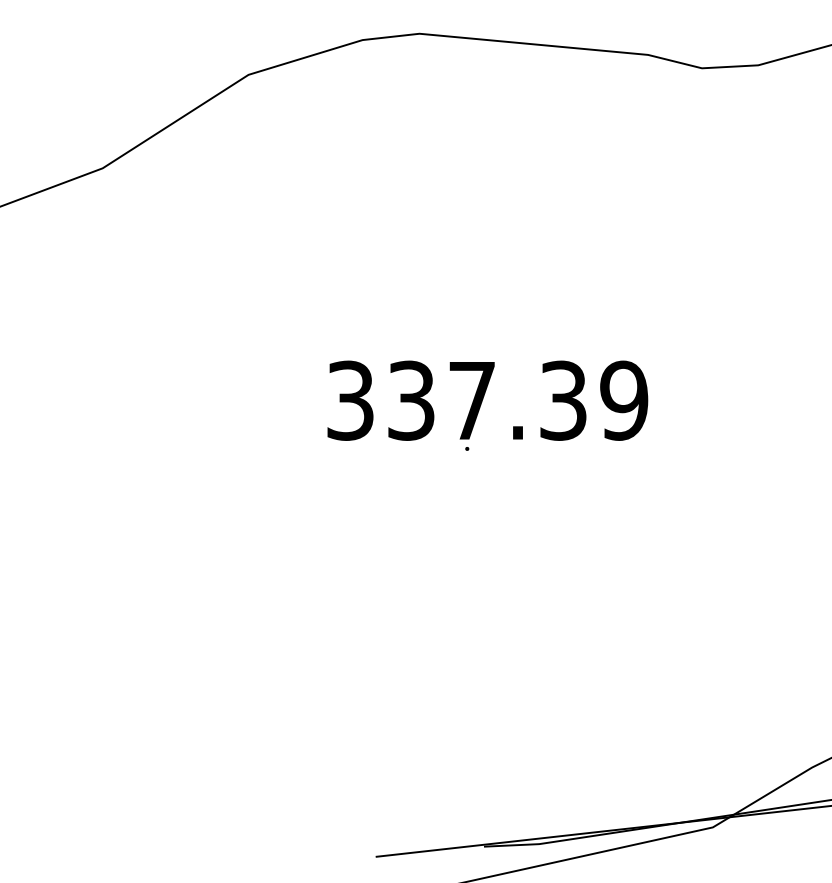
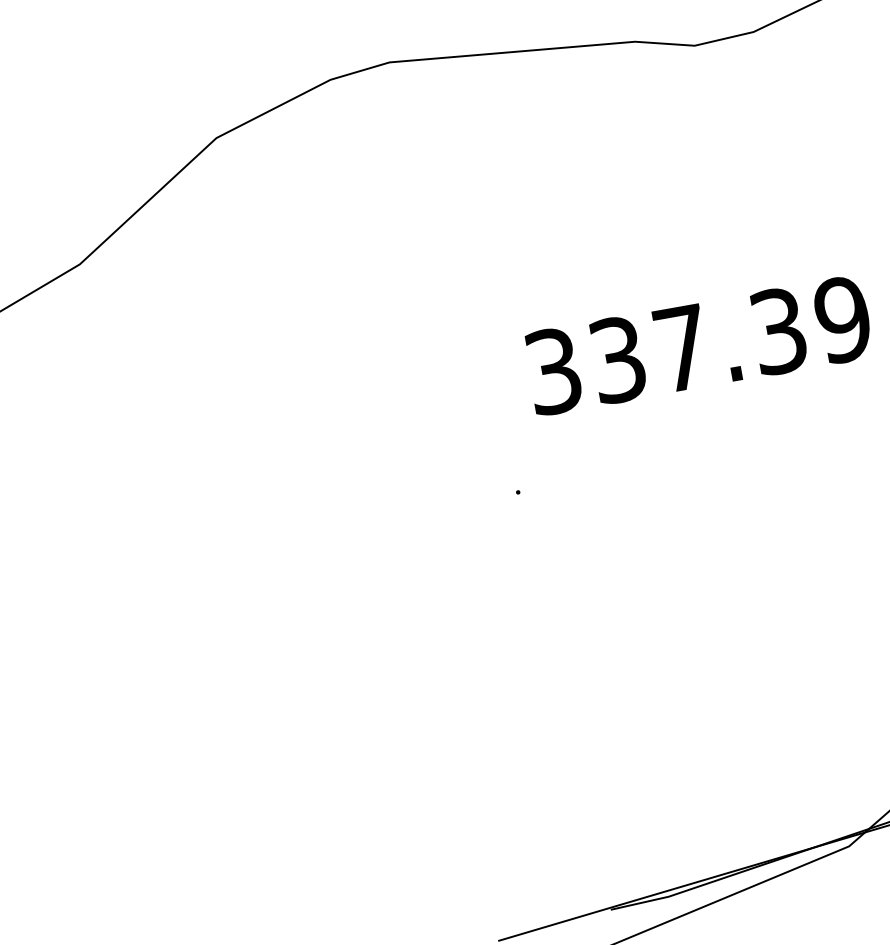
text: (487, 400) -> (698, 345), moved

